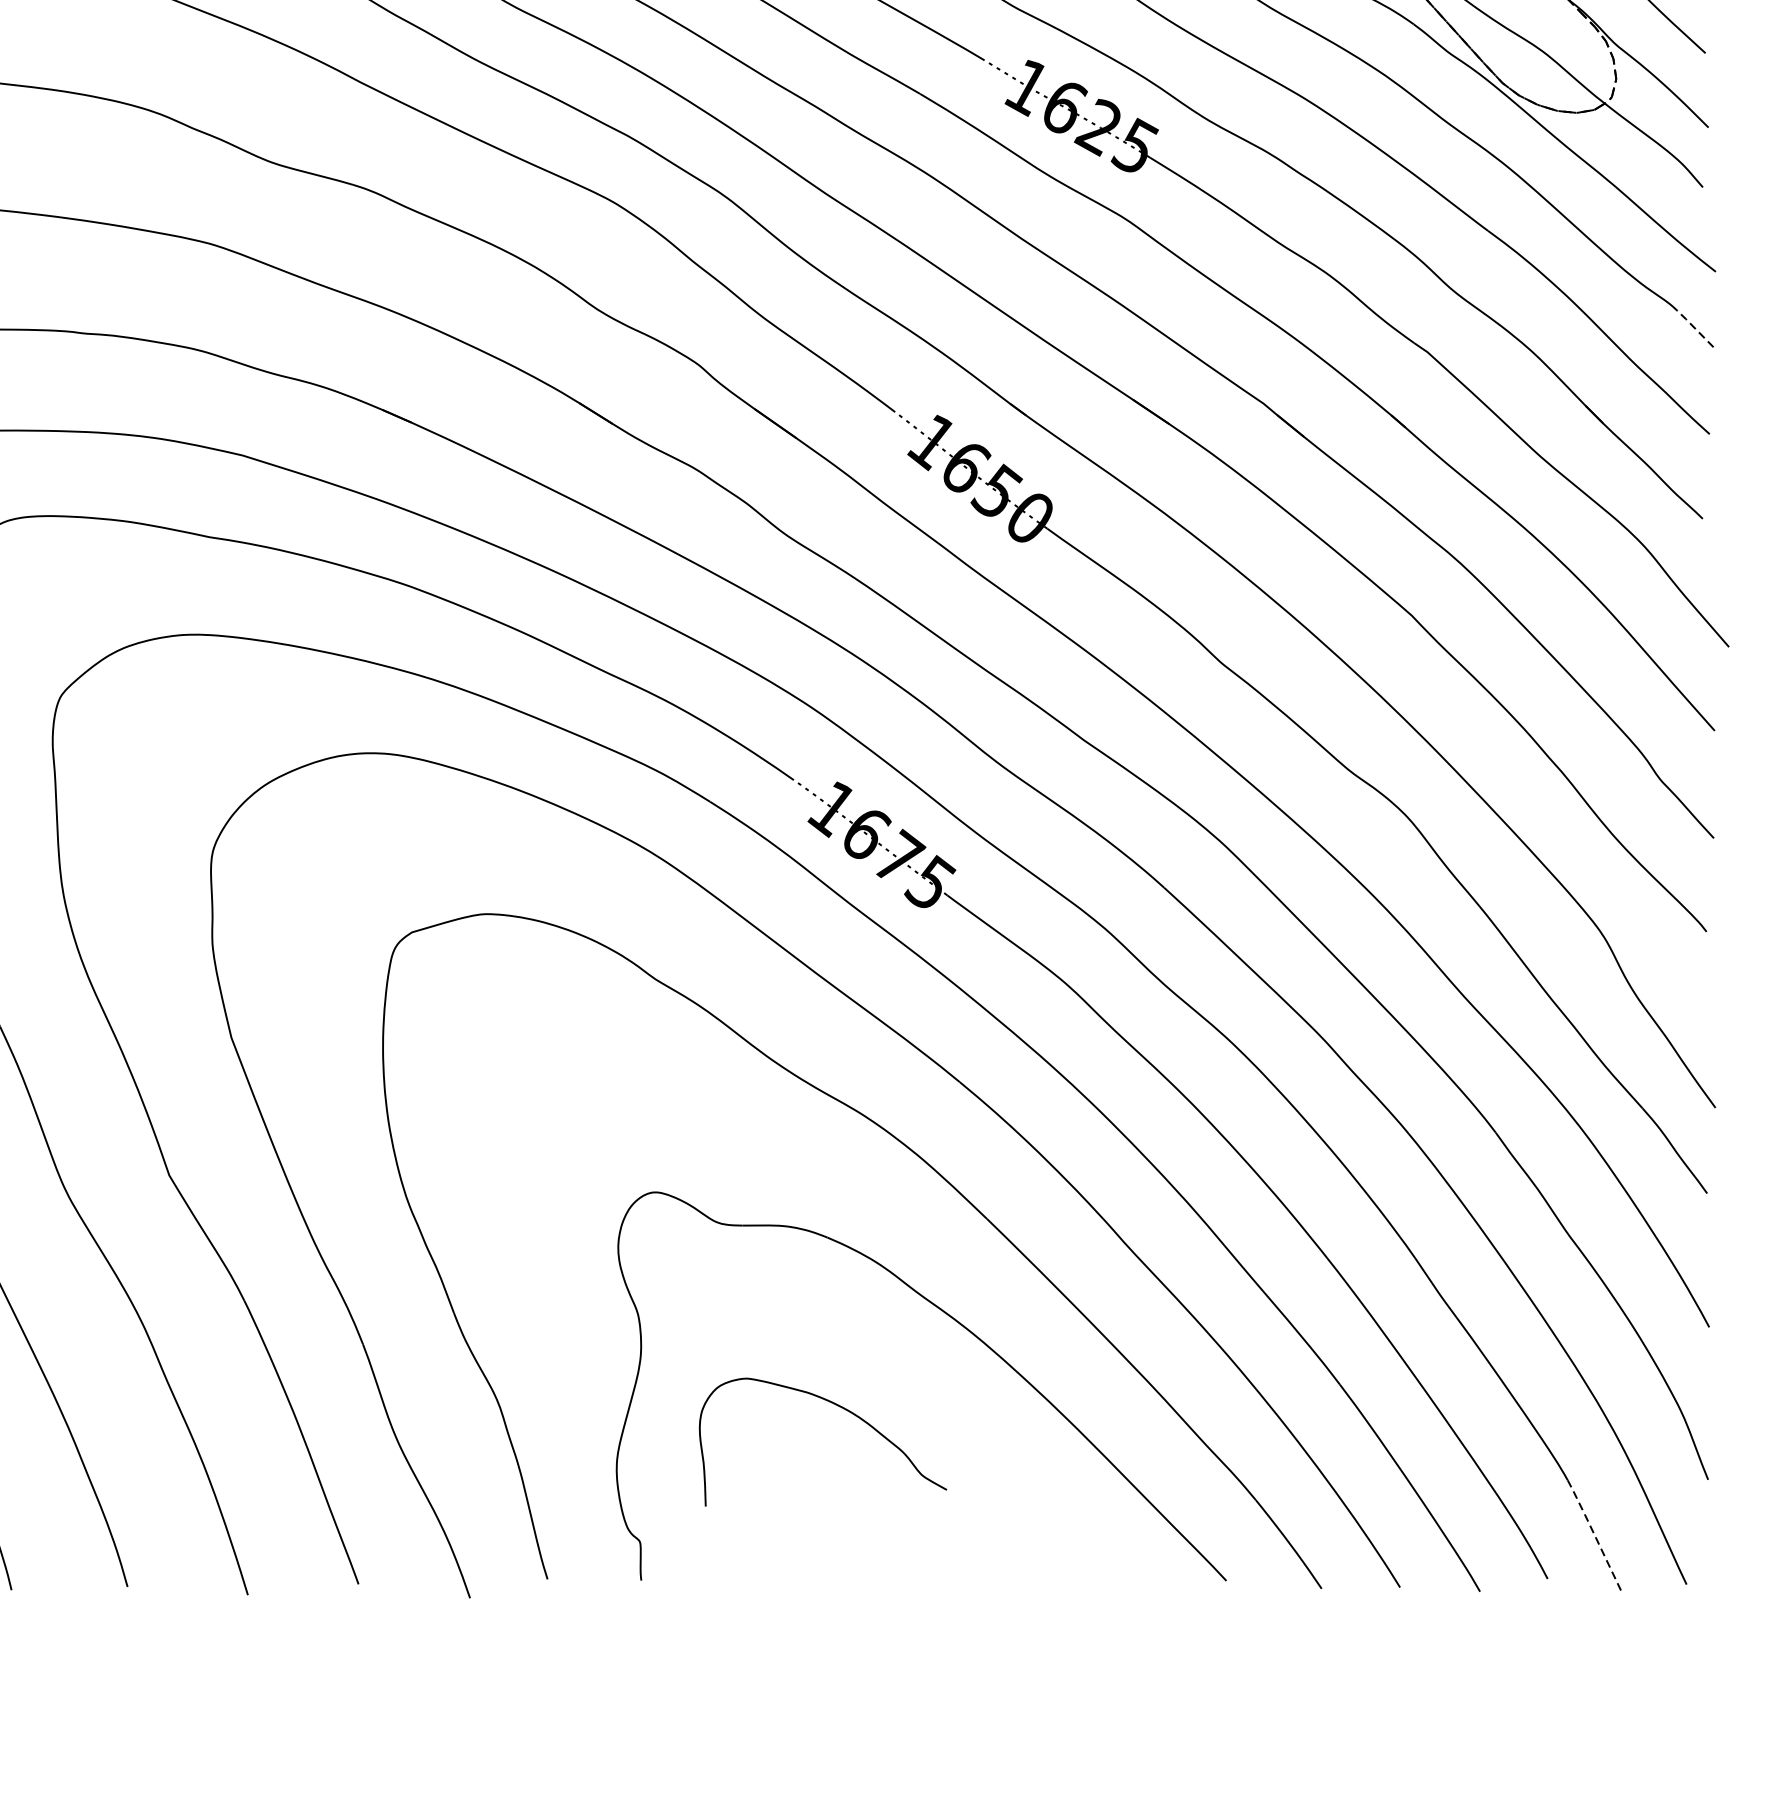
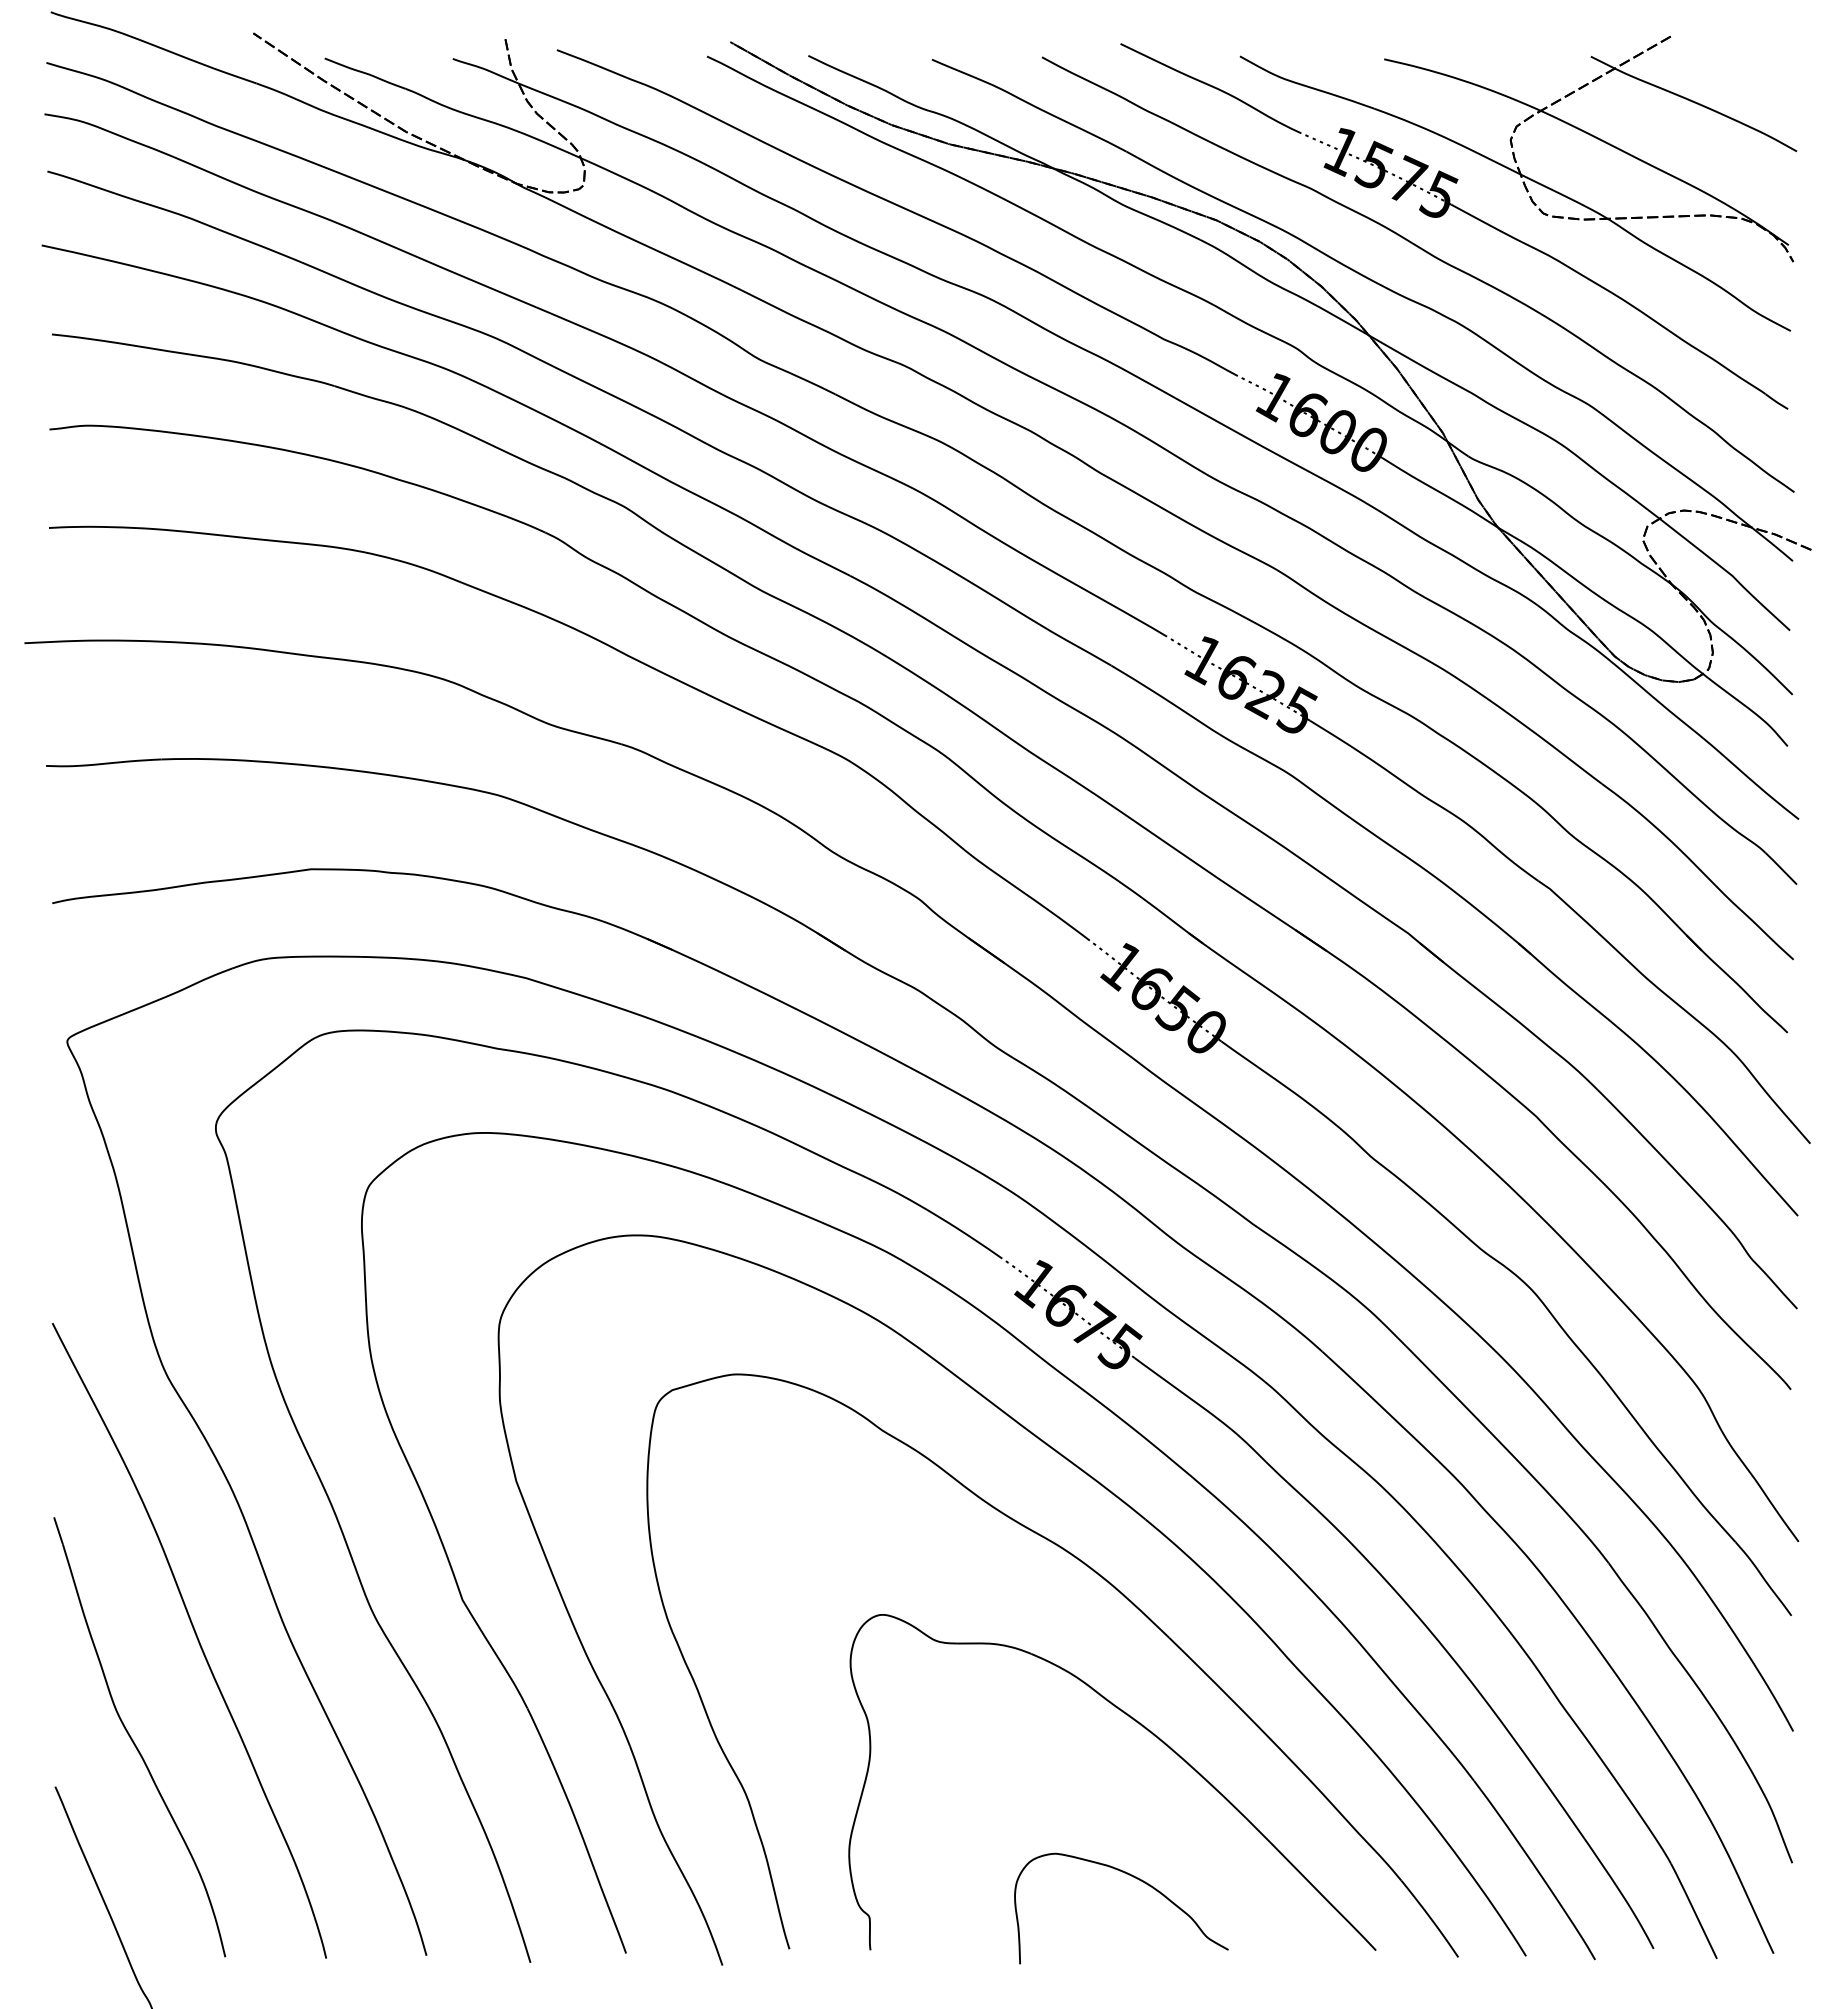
line: (1694, 327) -> (1780, 867), dashed -> solid
curve: (839, 1407) -> (1135, 1878), moved
line: (1593, 1533) -> (1693, 1909), dashed -> solid

